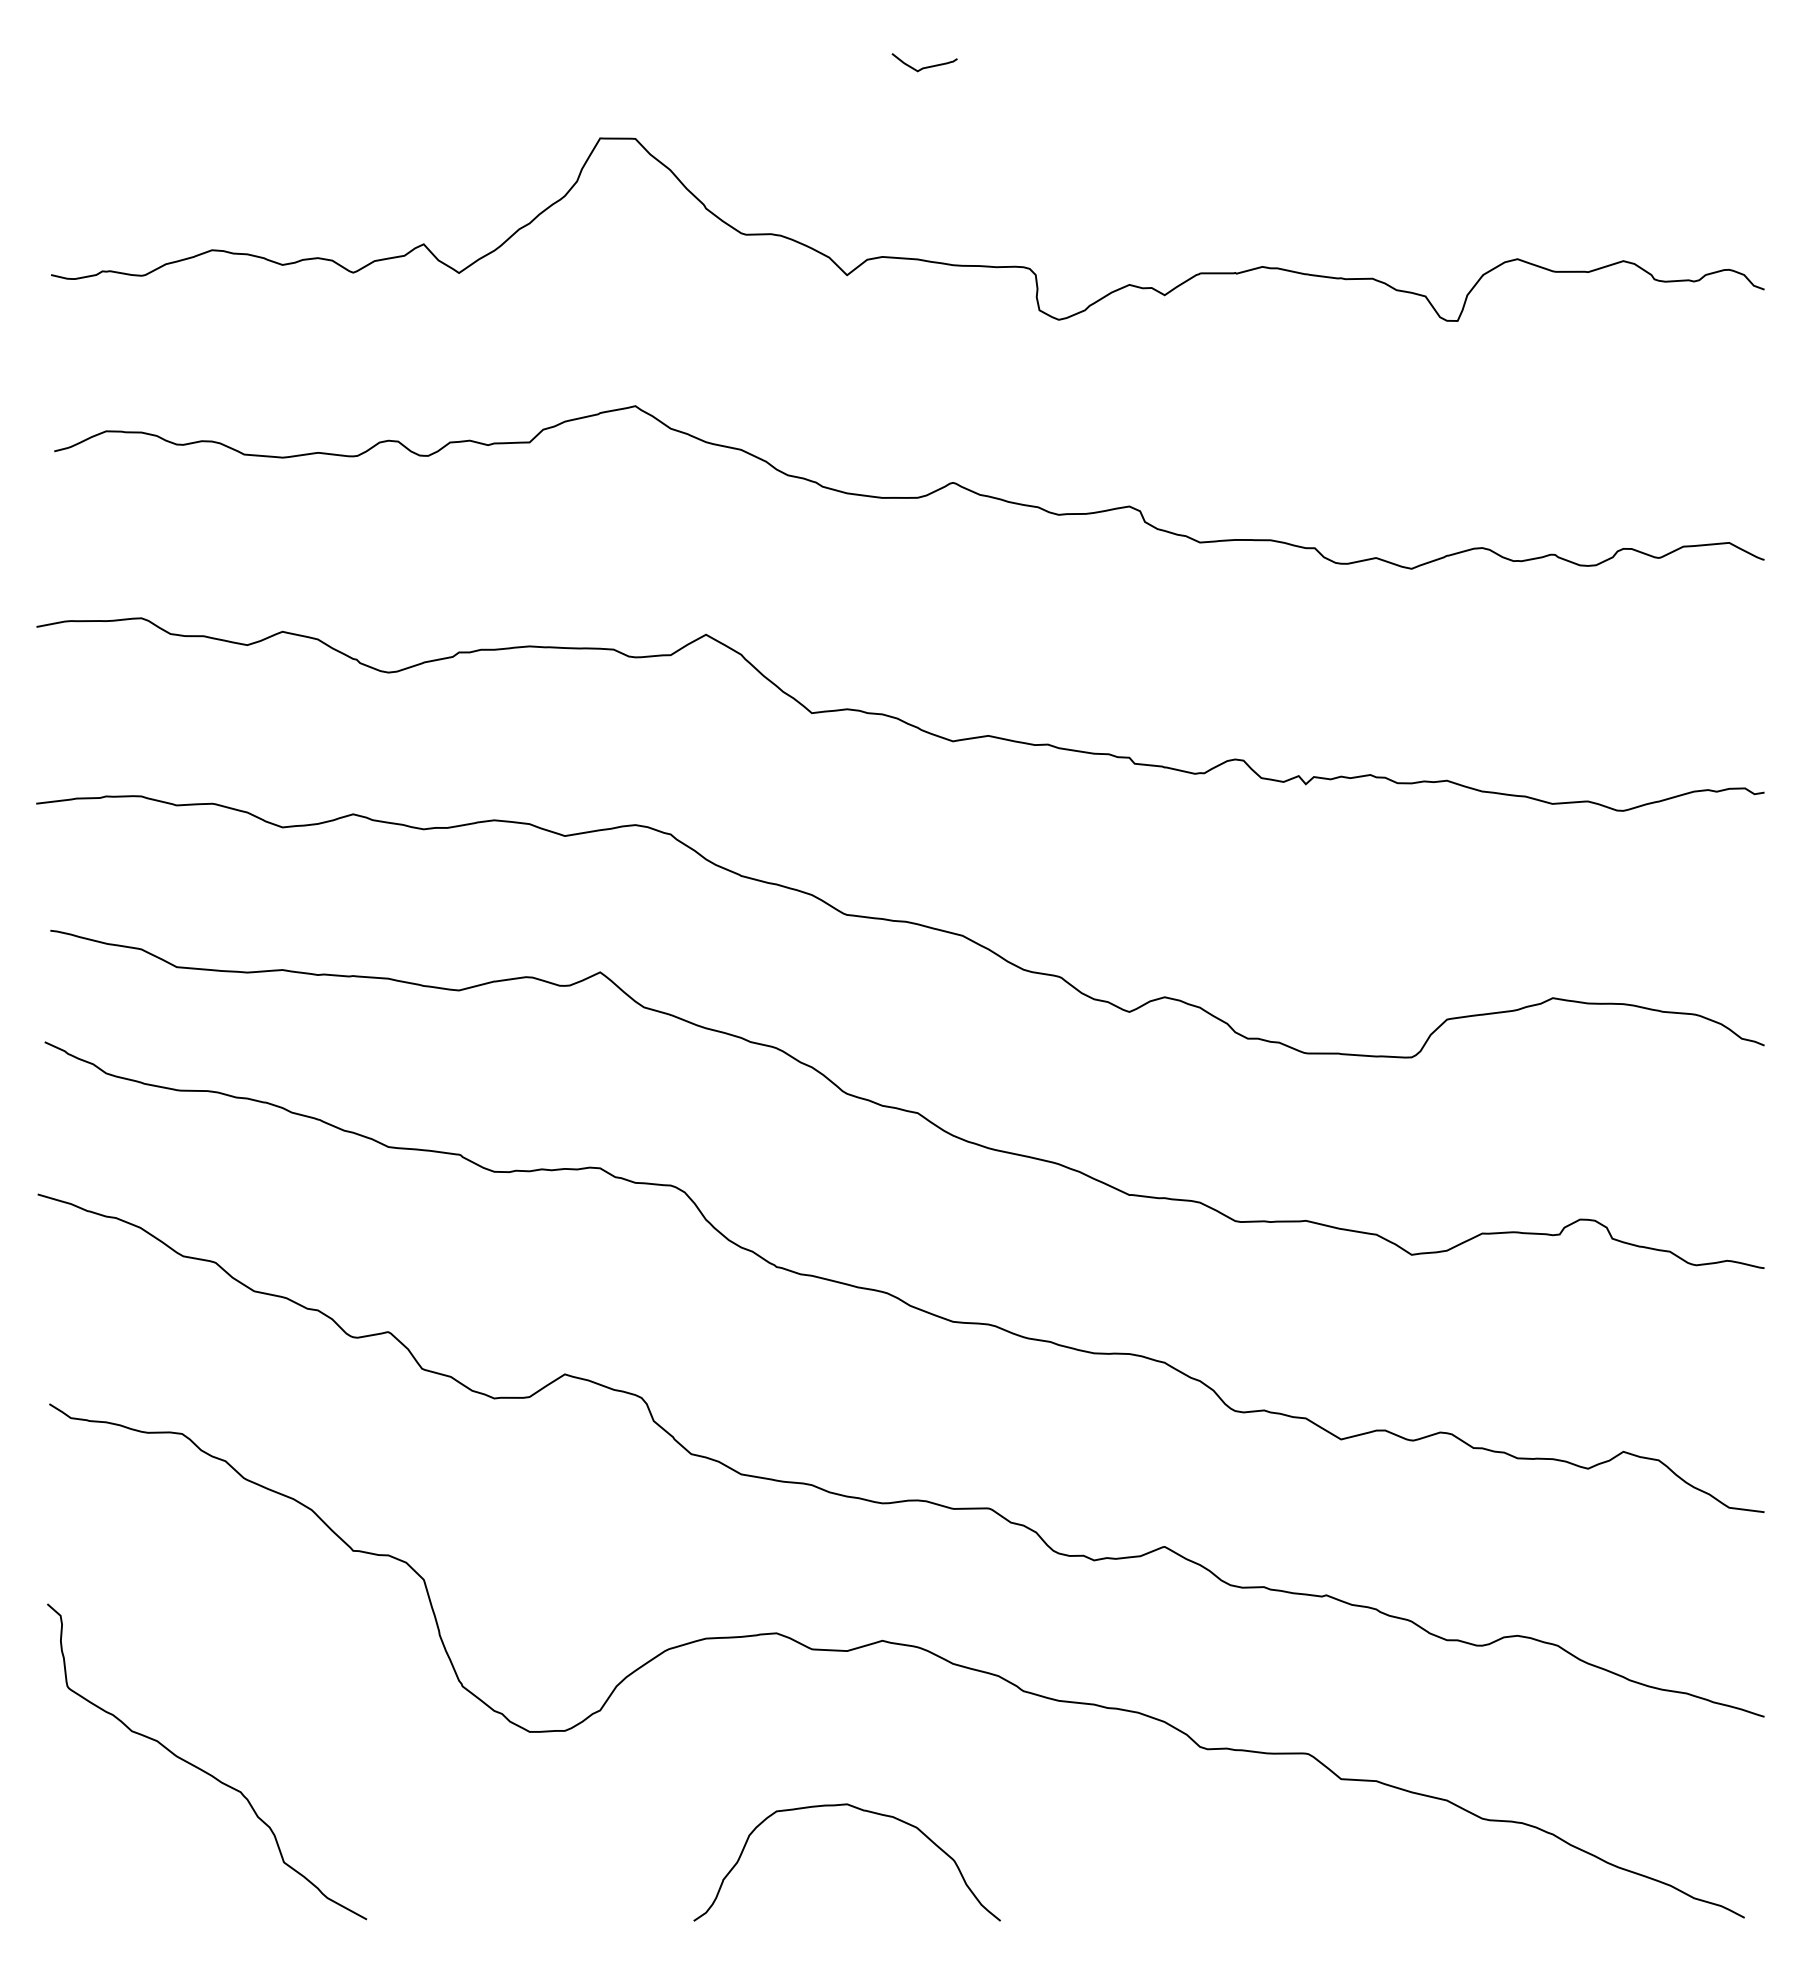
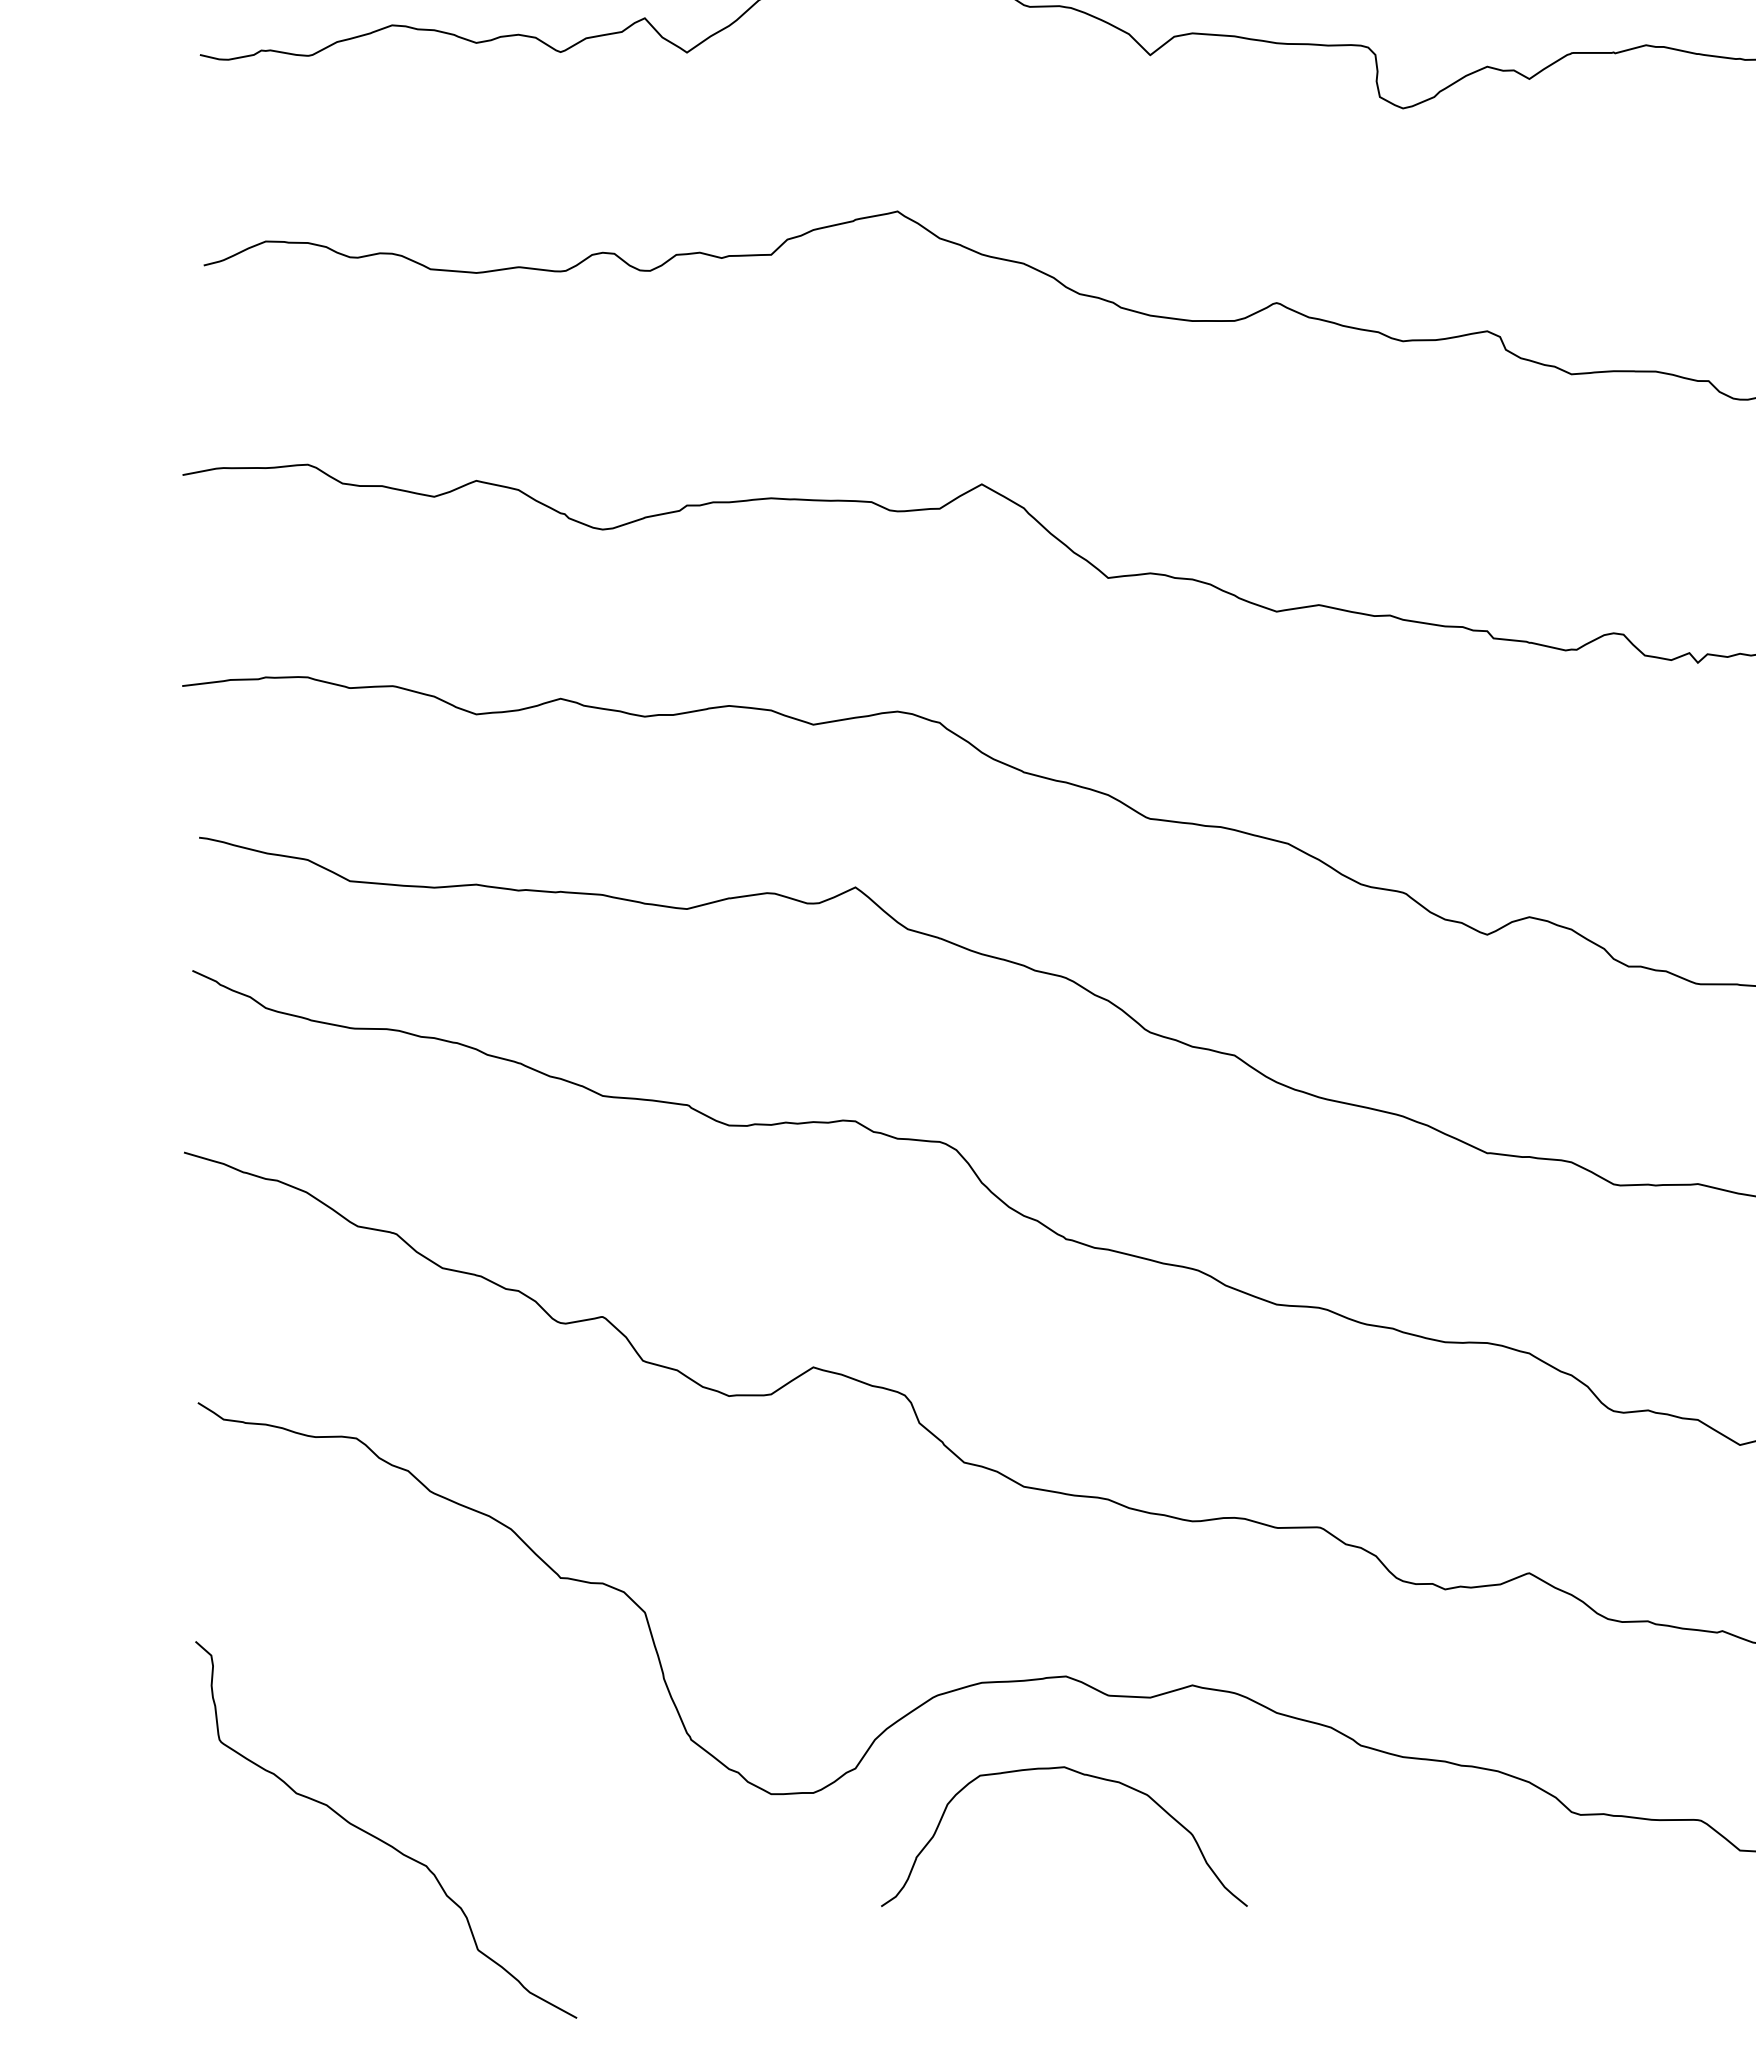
curve: (863, 1811) -> (1083, 1775), moved

